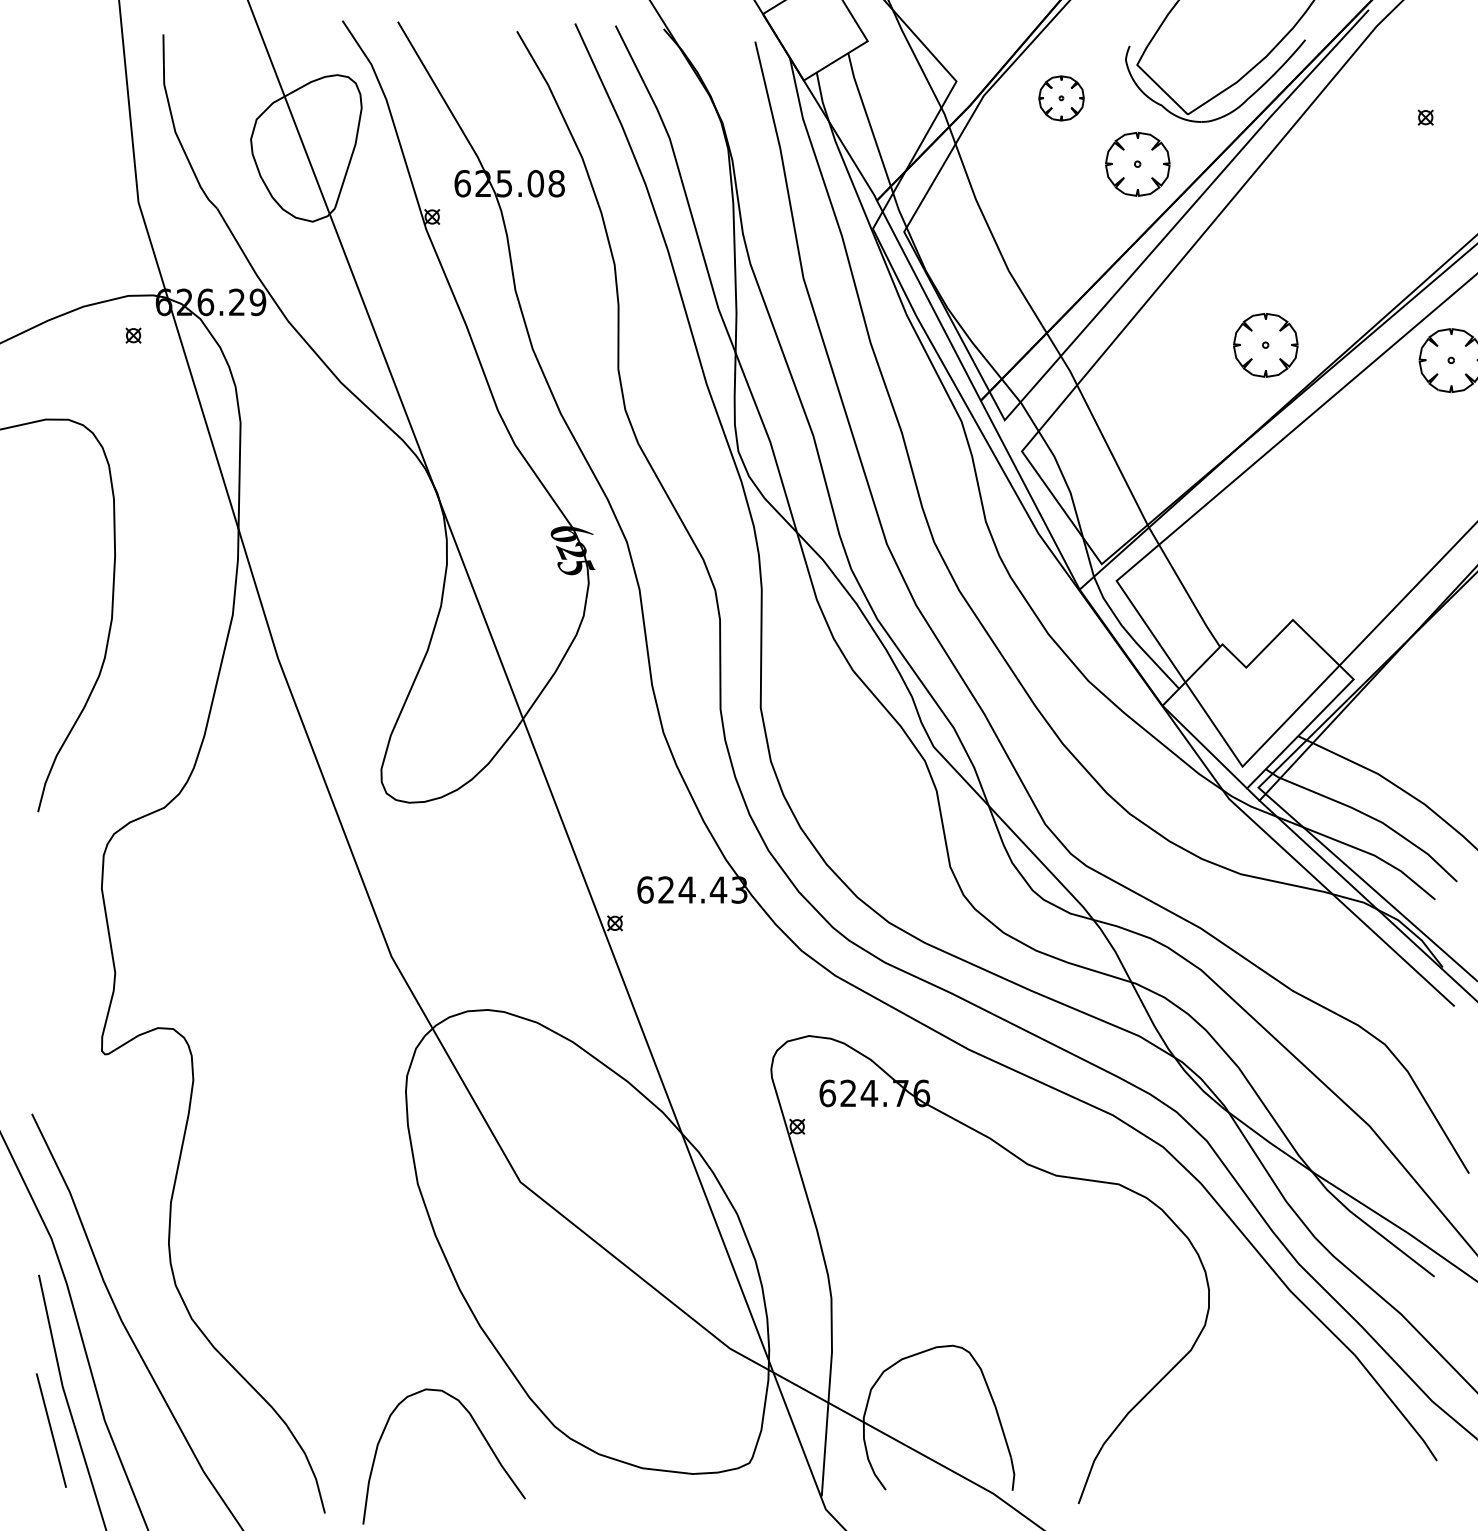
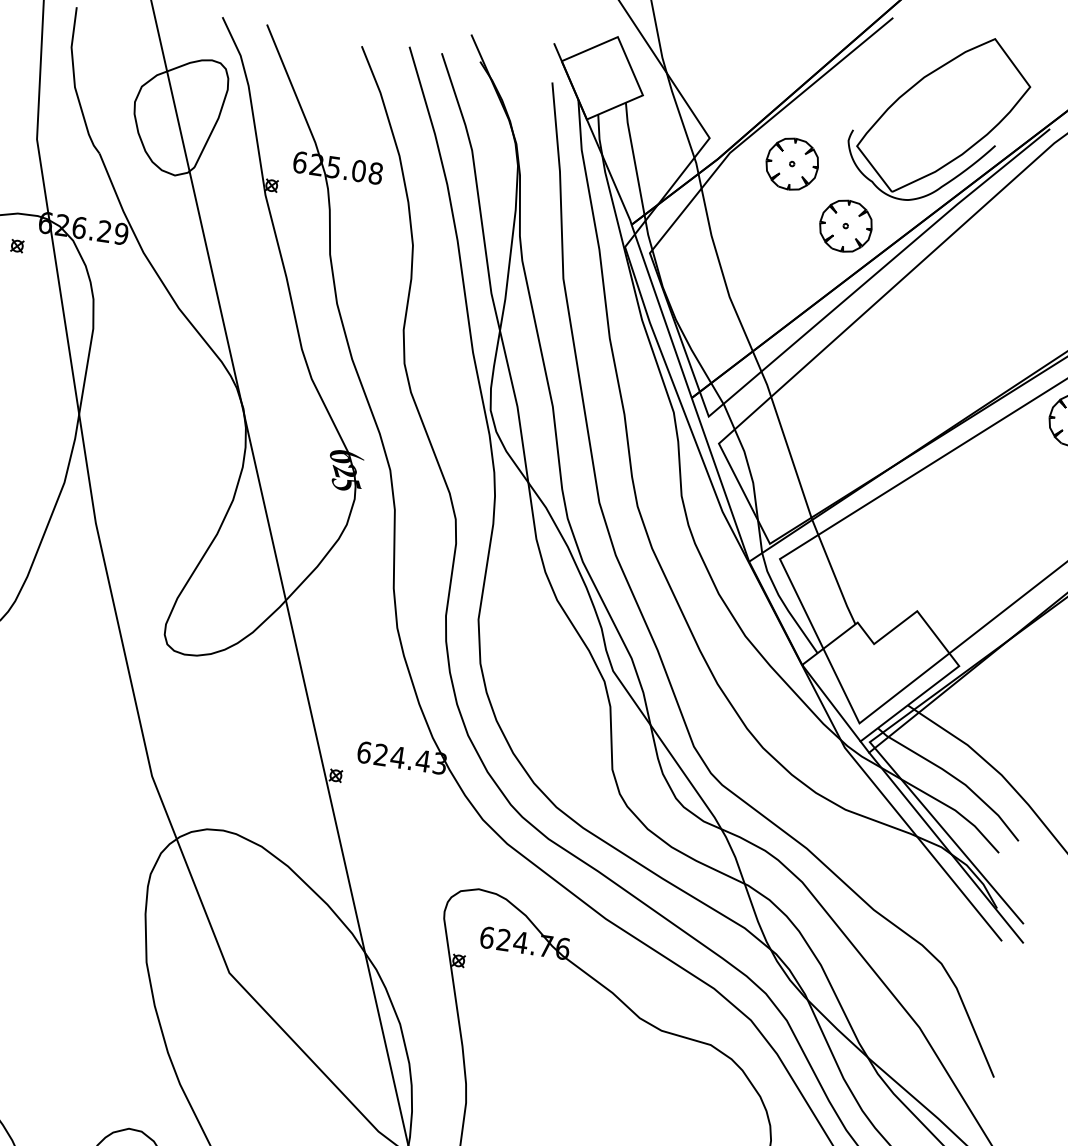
part: (1061, 98) -> (792, 164), size x1.43
part: (1265, 344) -> (927, 386), removed

